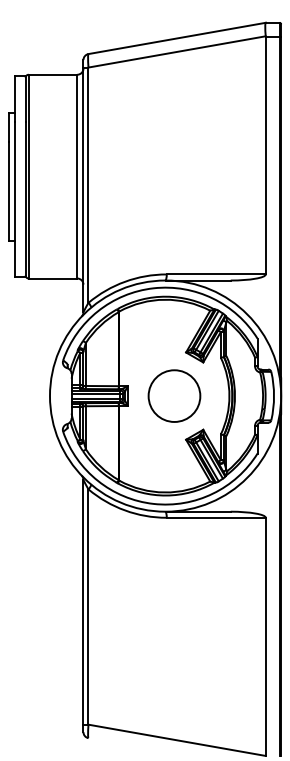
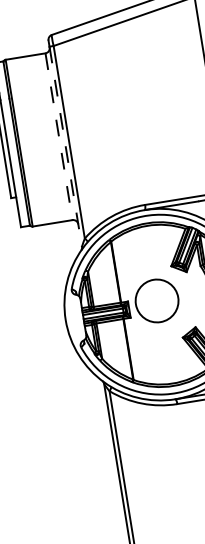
line: (77, 176) -> (59, 136), solid -> dashed
line: (83, 190) -> (65, 147), solid -> dashed
circle: (174, 395) -> (157, 300), moved

